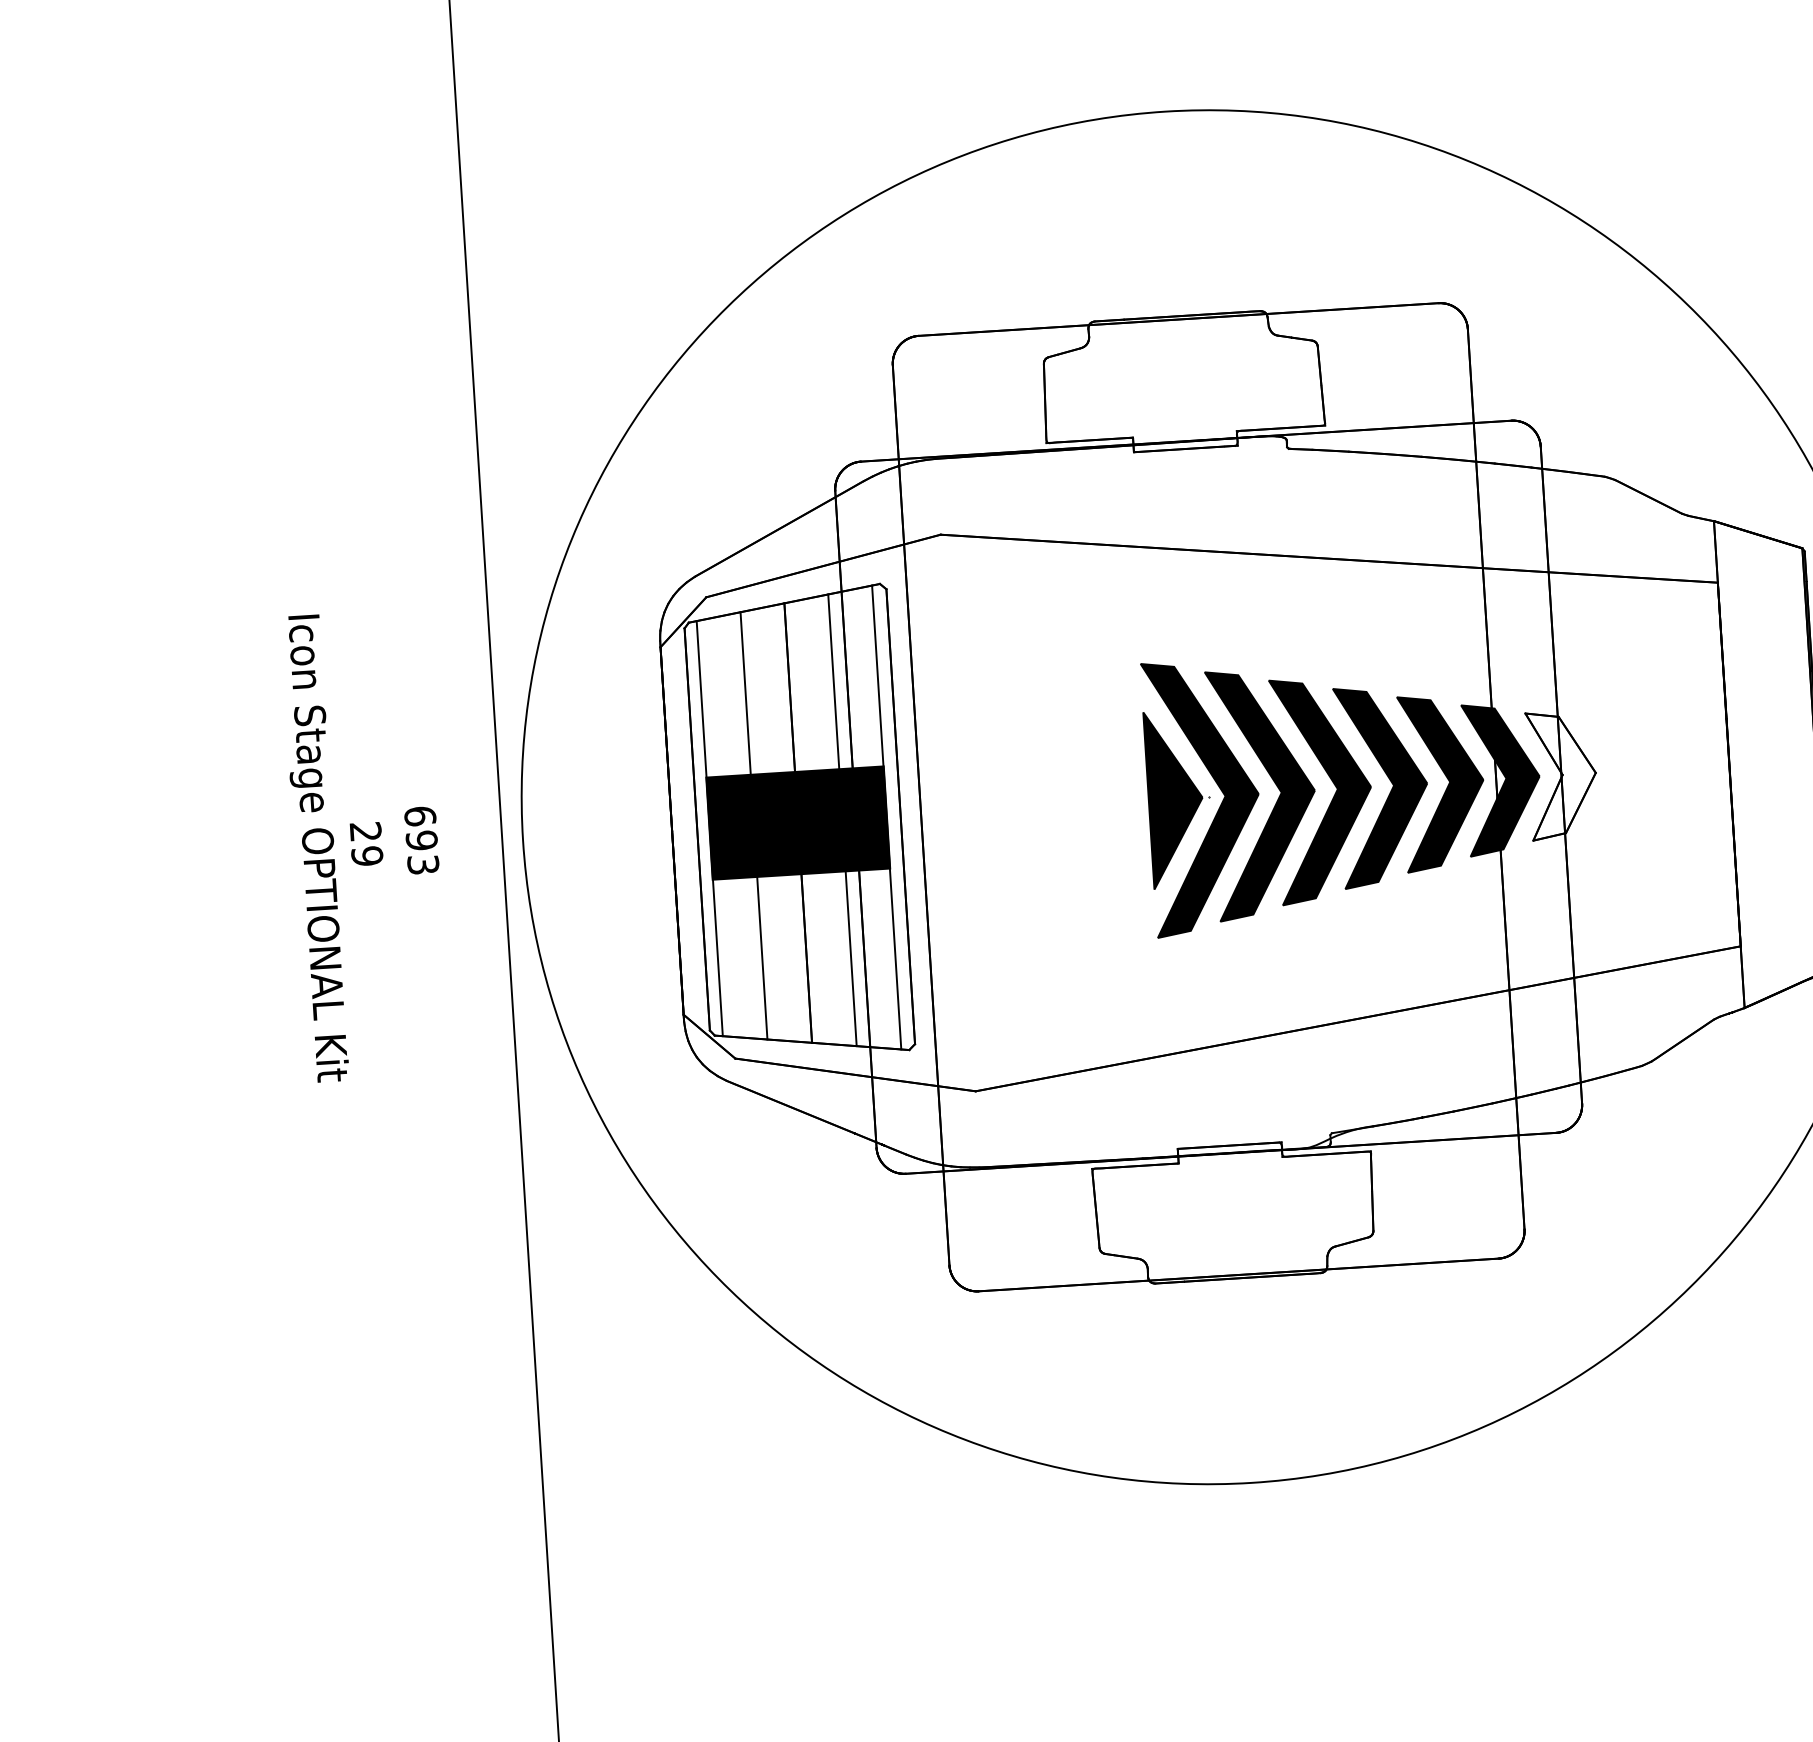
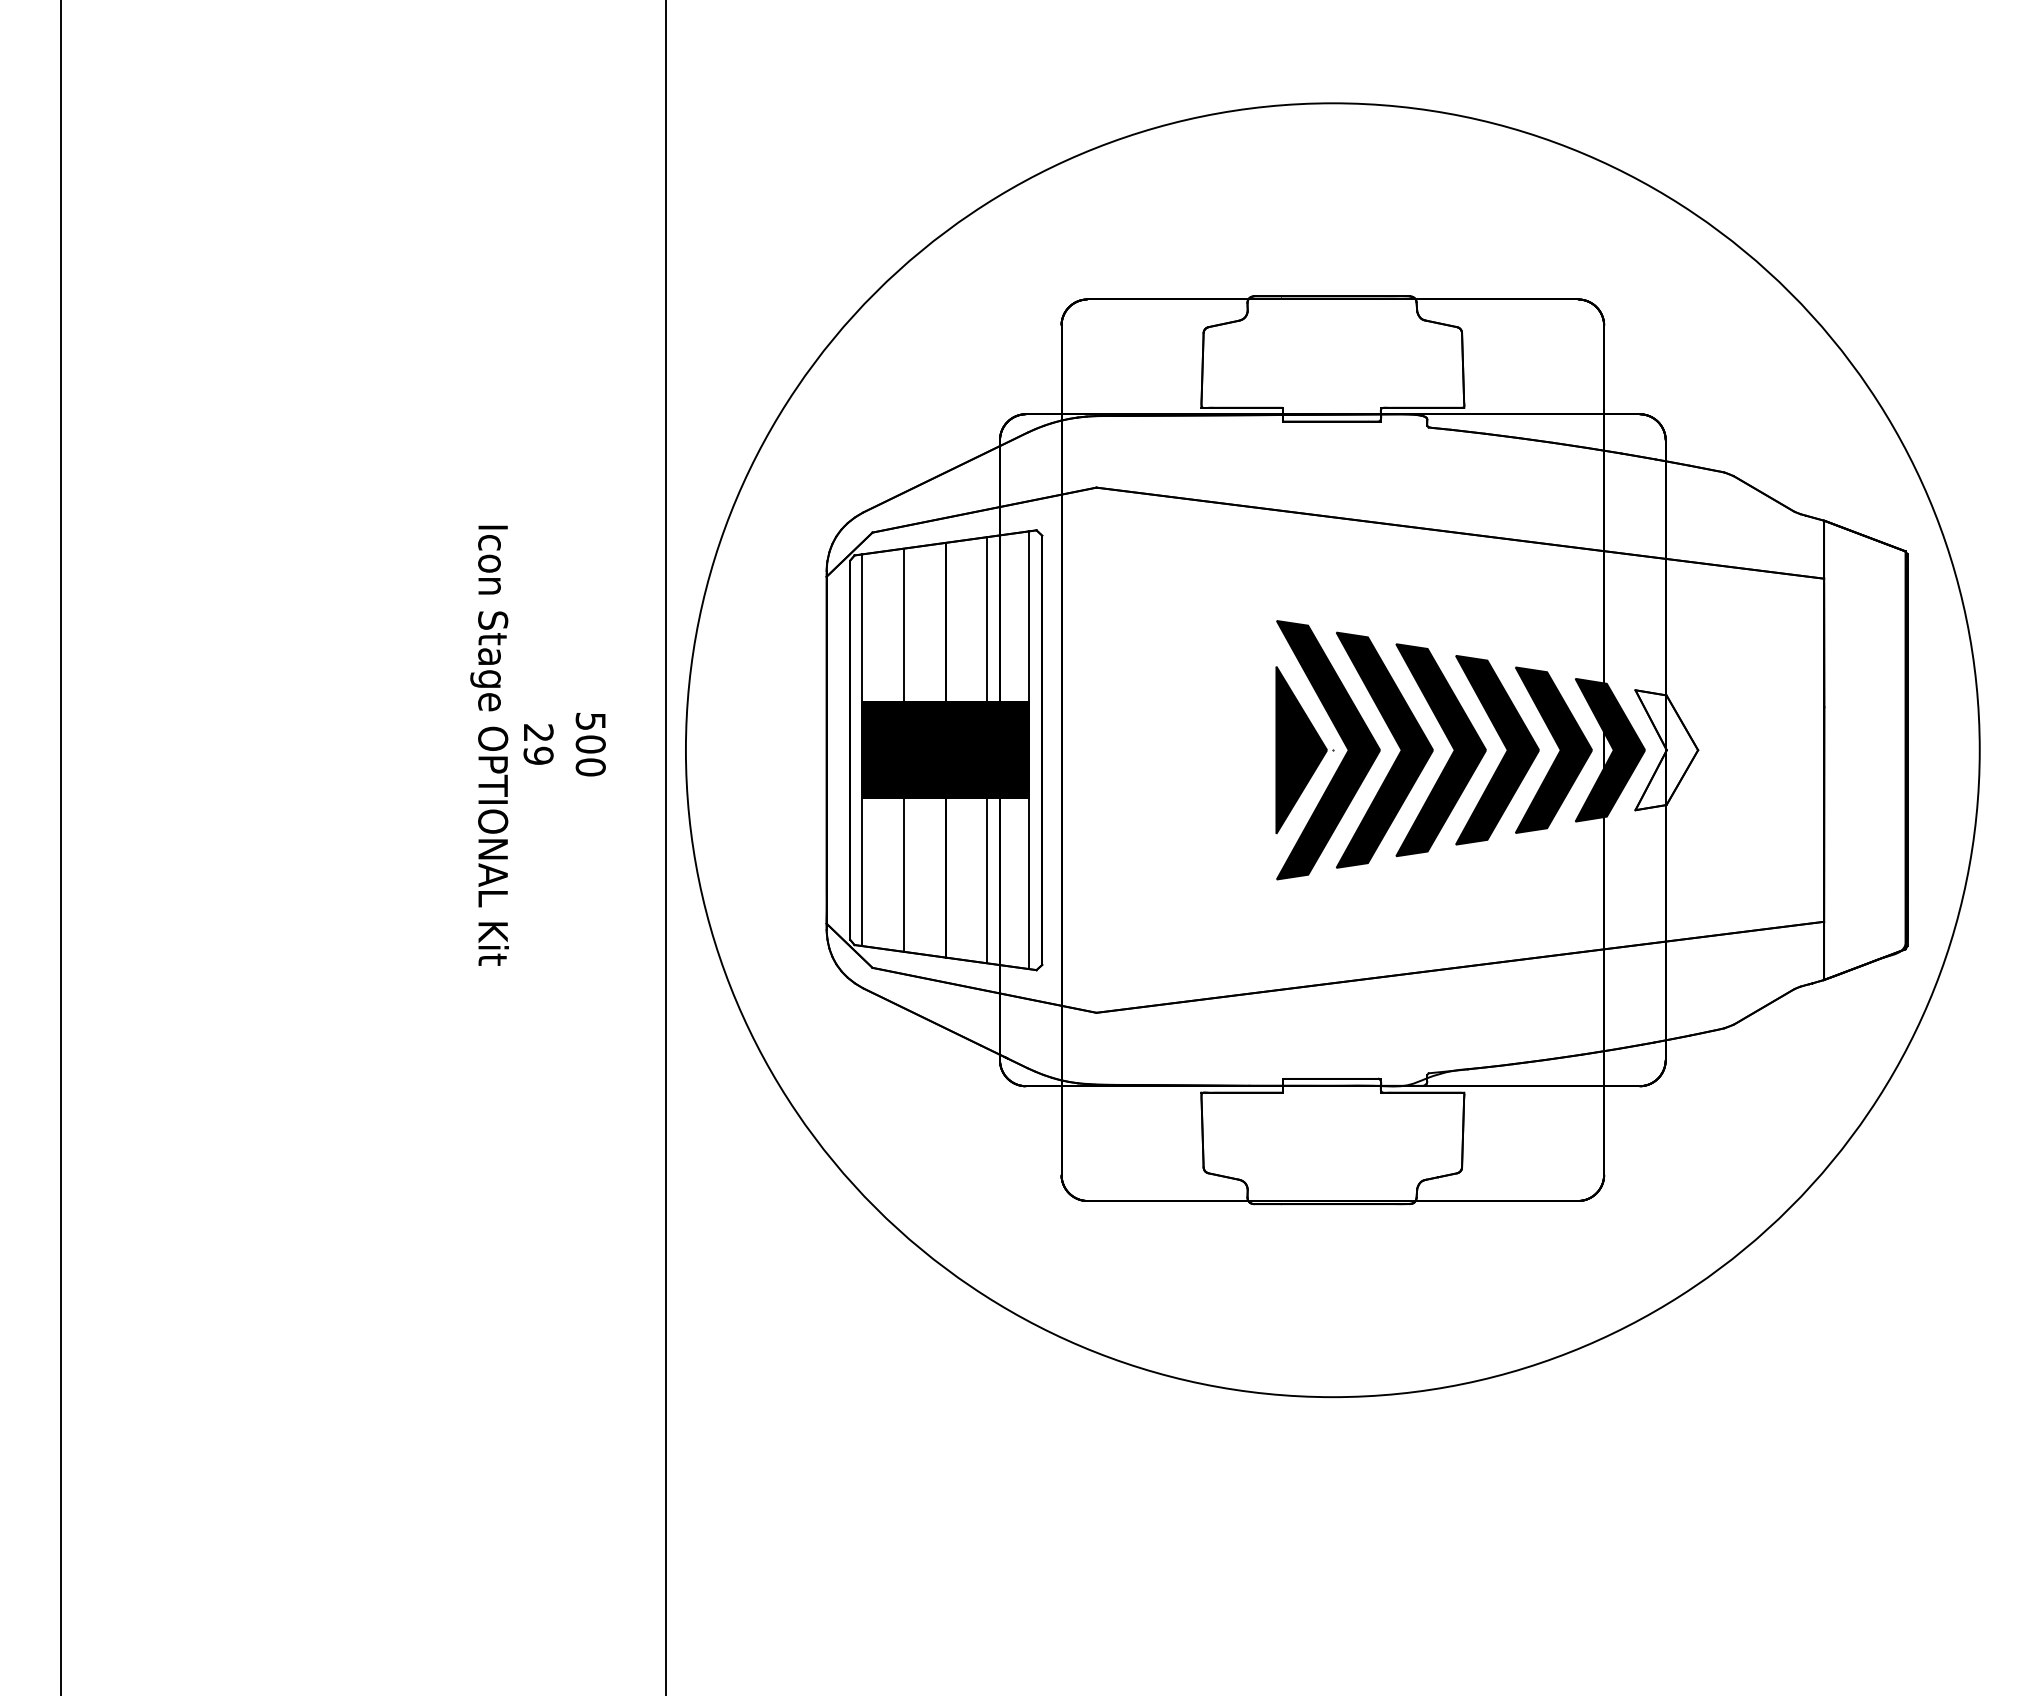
text: (421, 840) -> (590, 744), 693 -> 500

